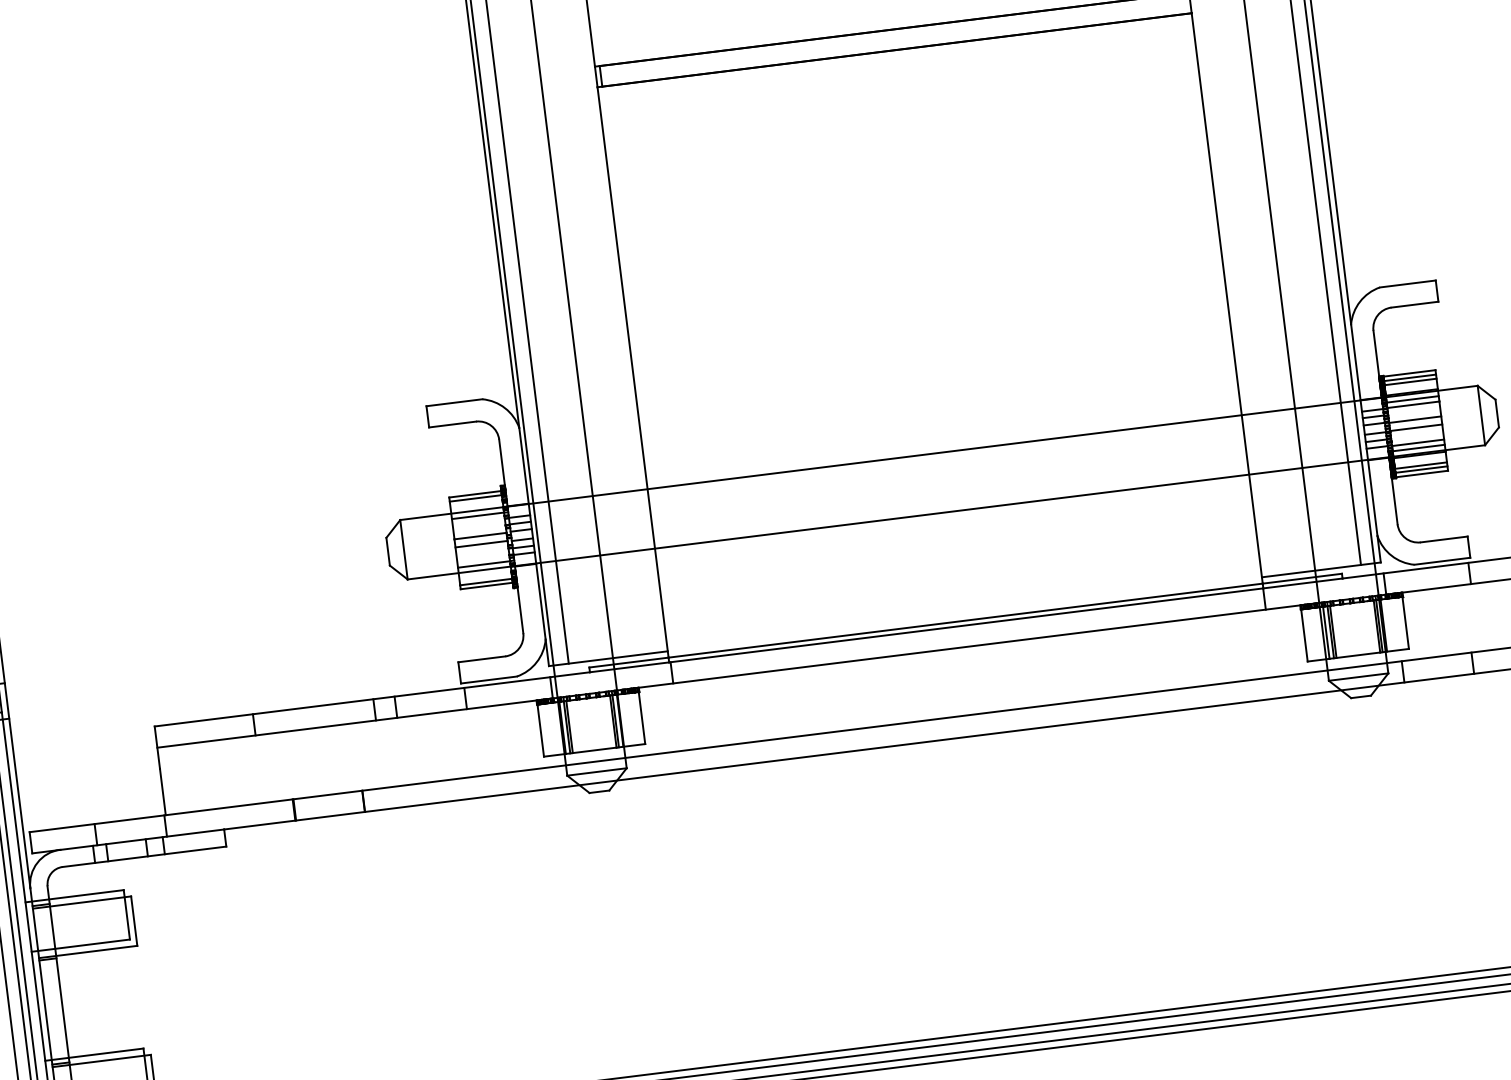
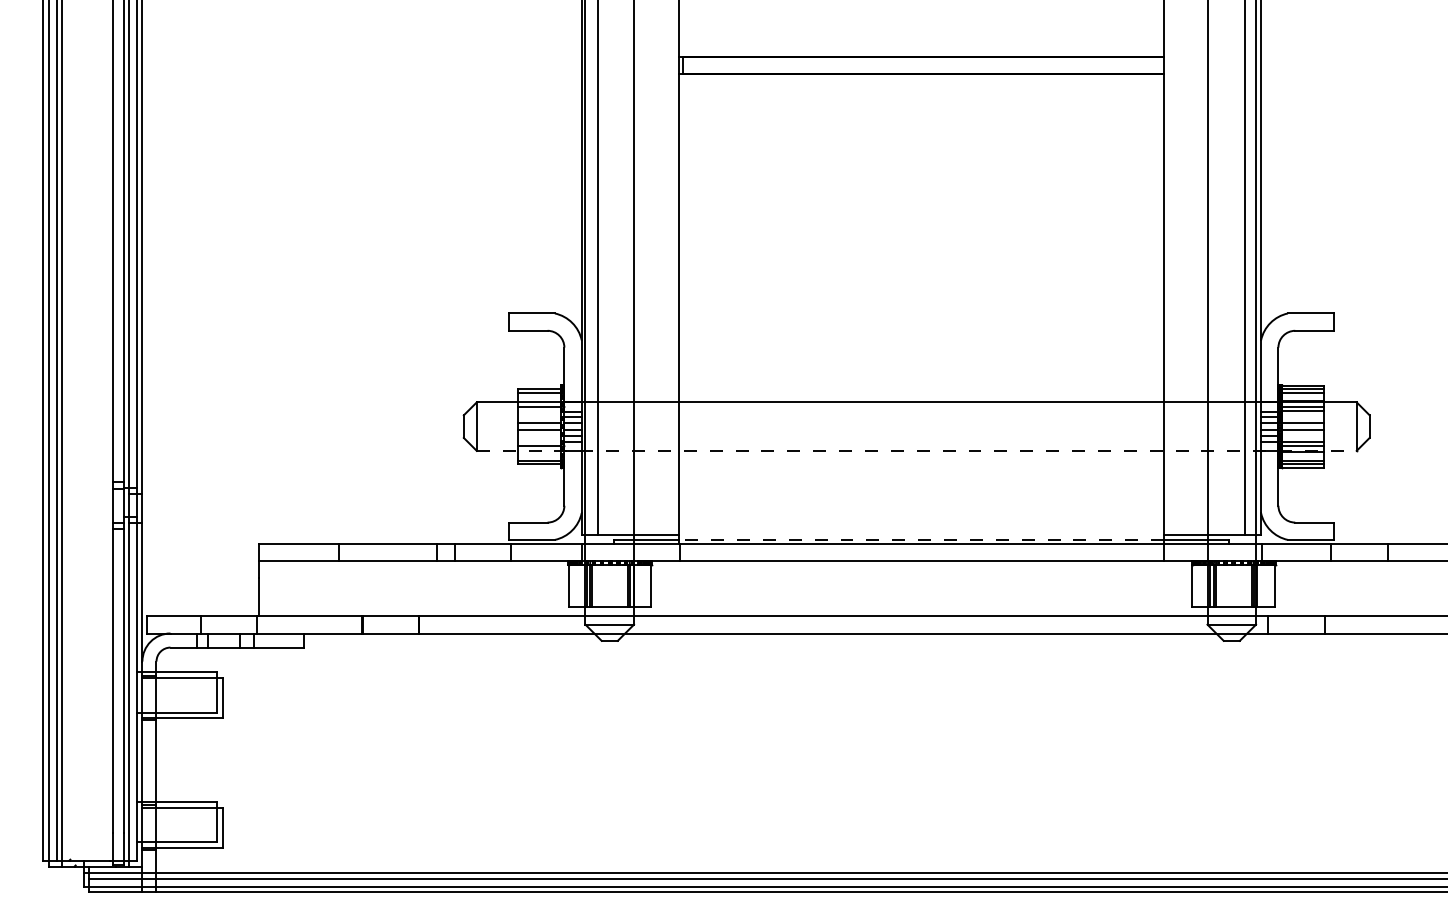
line: (946, 511) -> (916, 450), solid -> dashed
line: (965, 620) -> (921, 539), solid -> dashed

